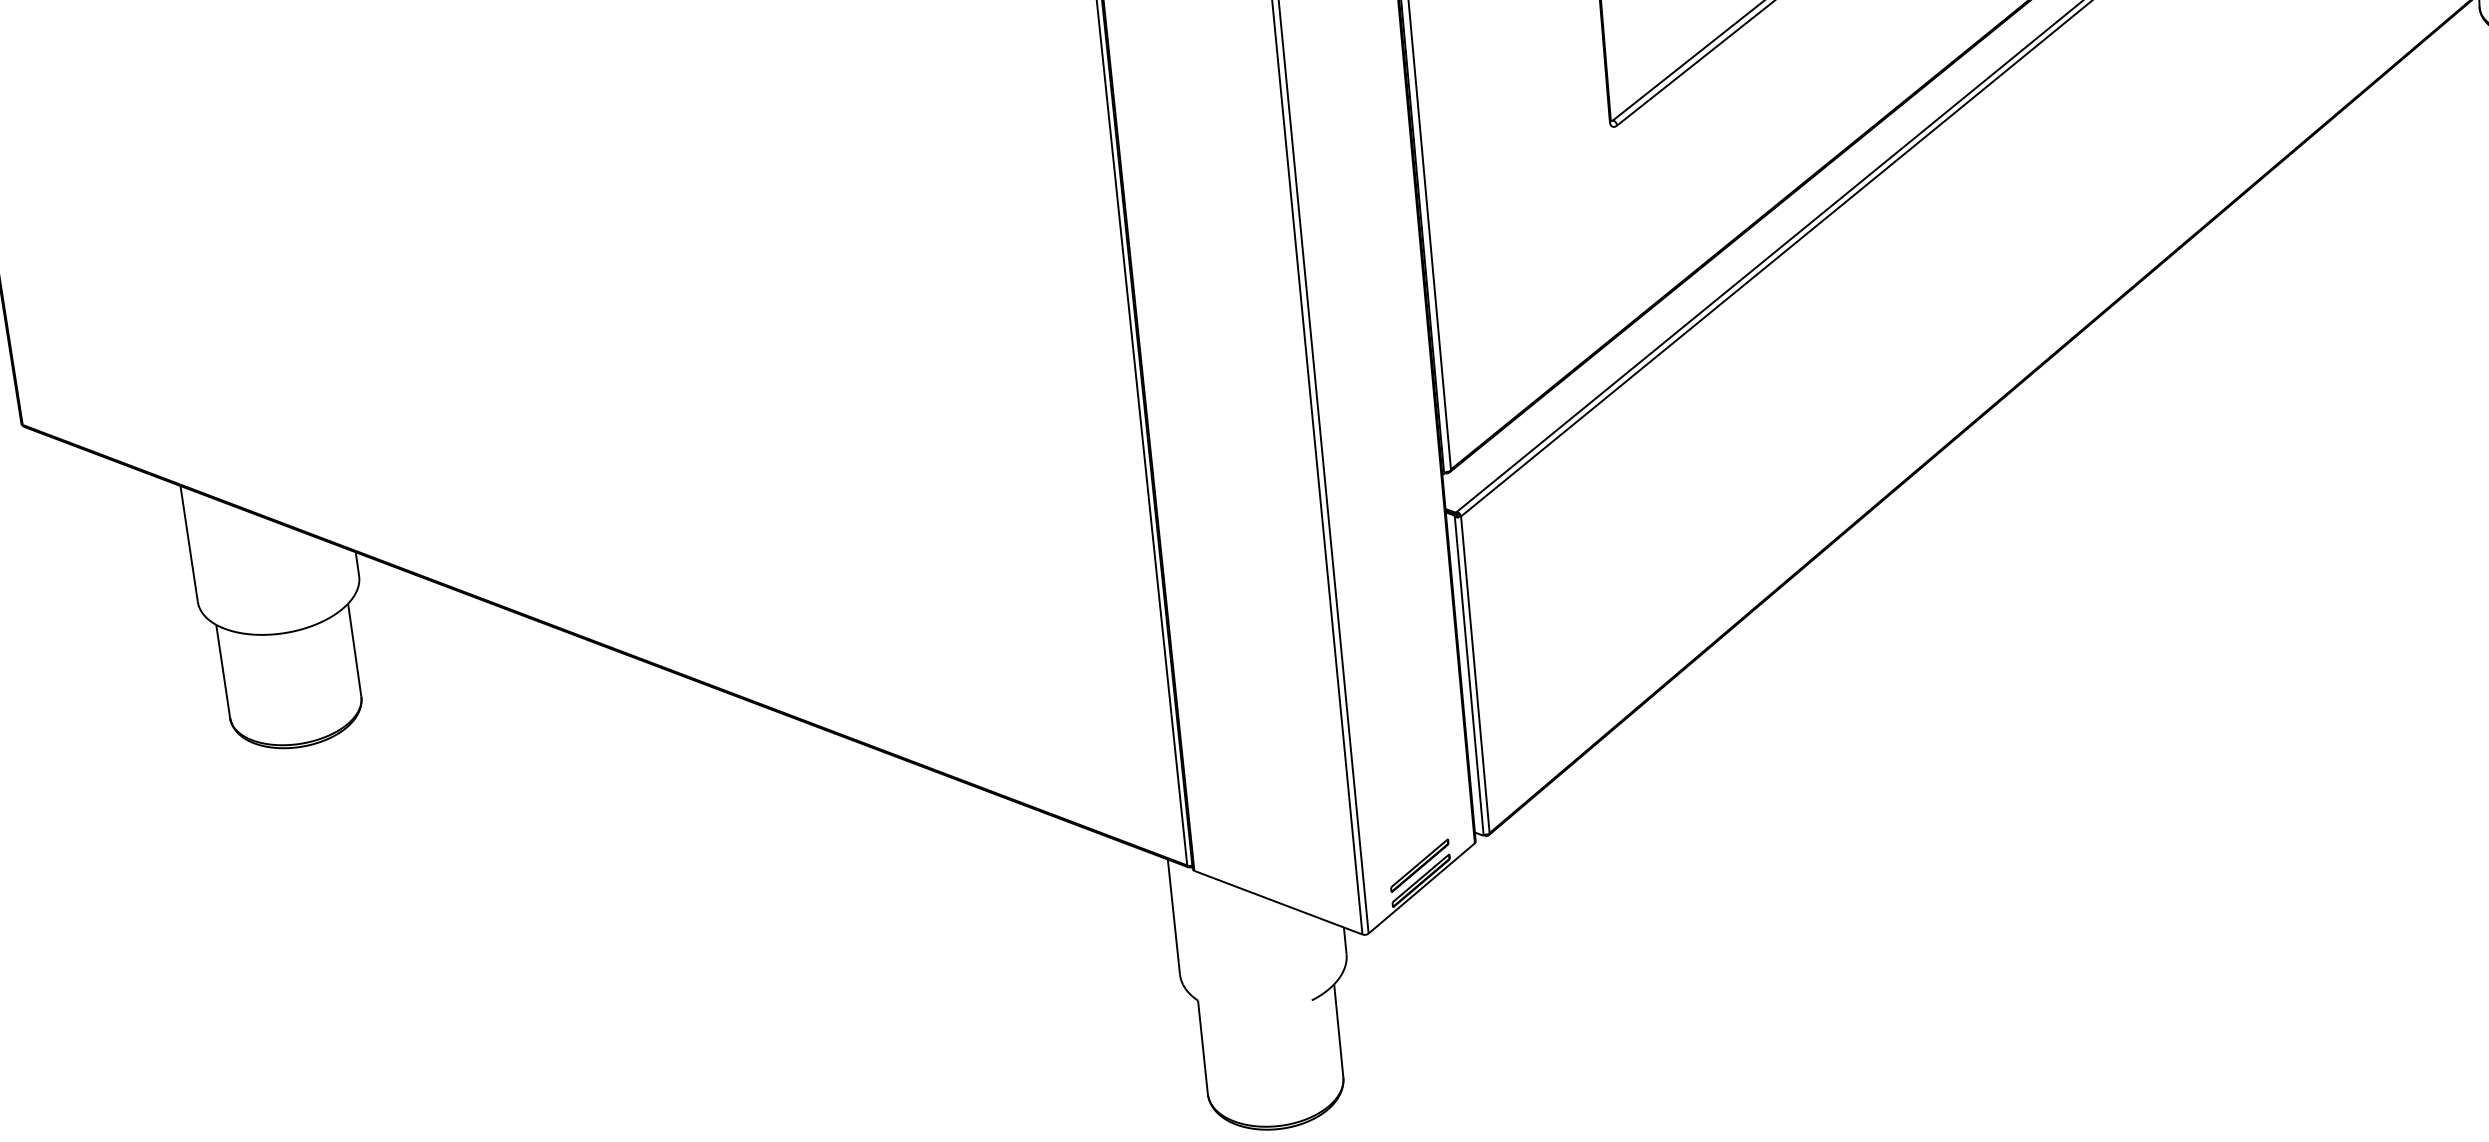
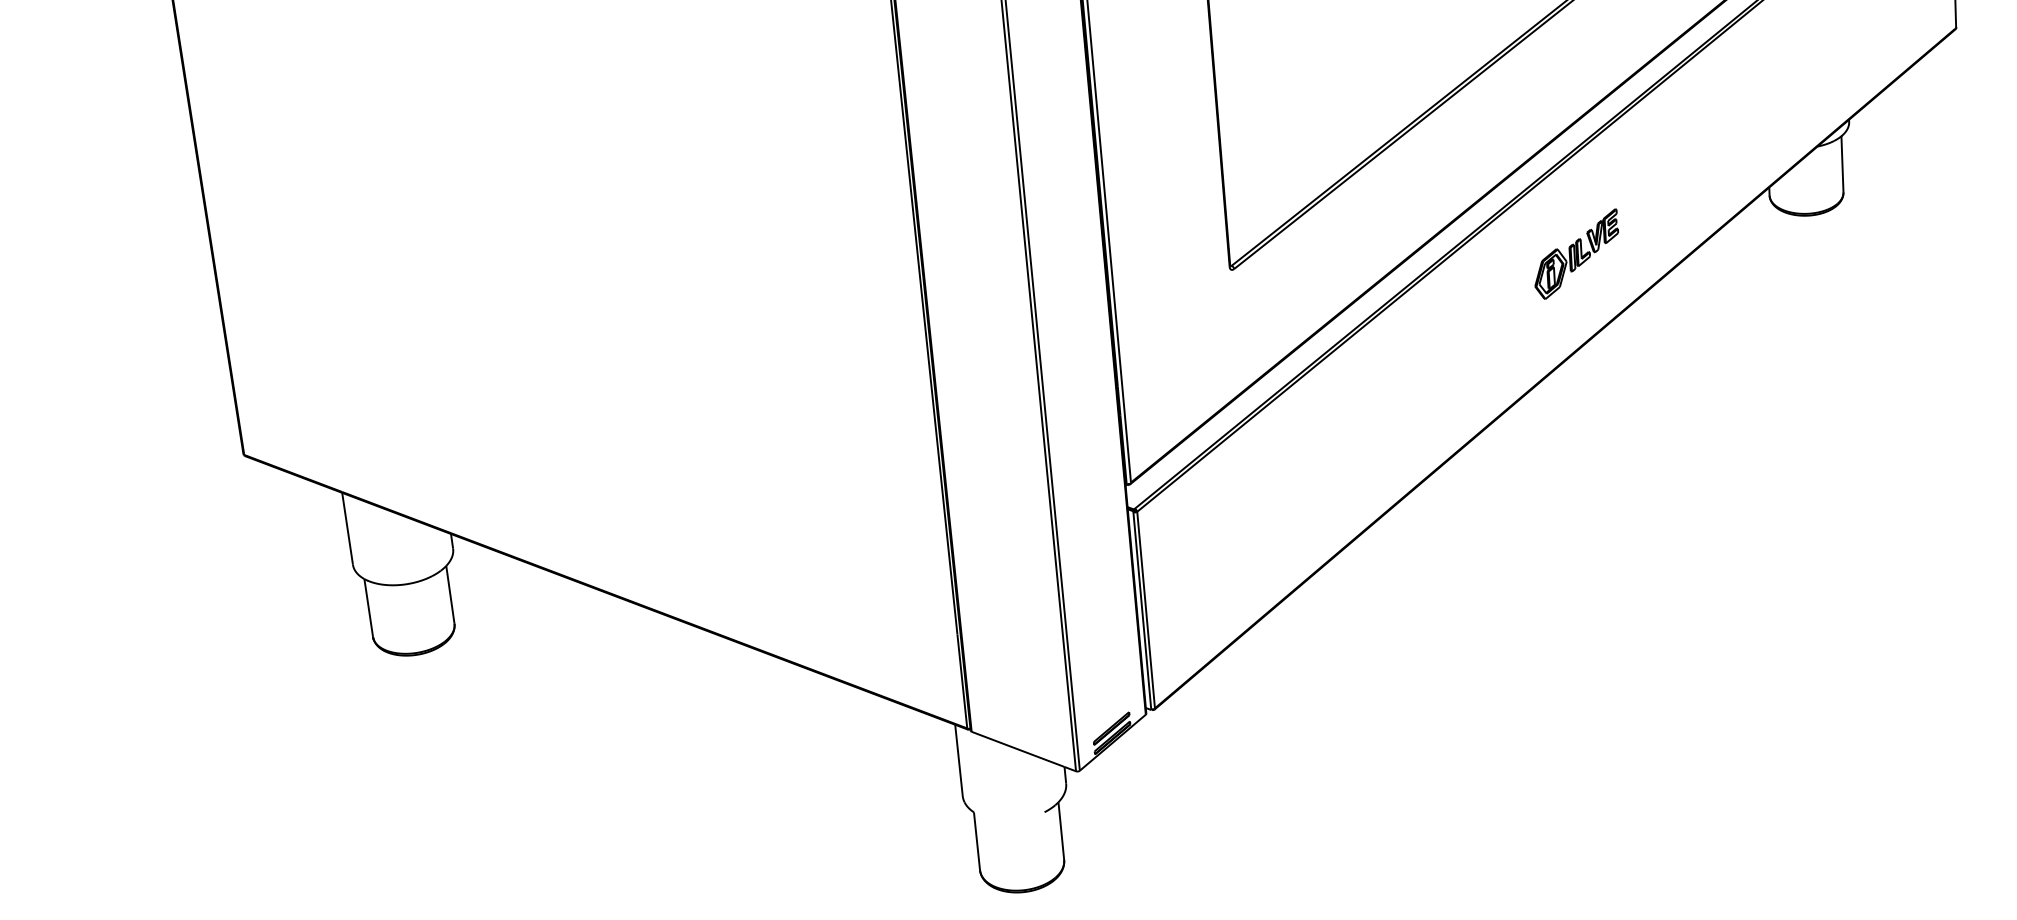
part: (2168, 100) -> (1576, 253), added

